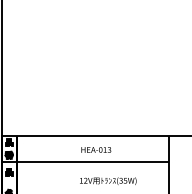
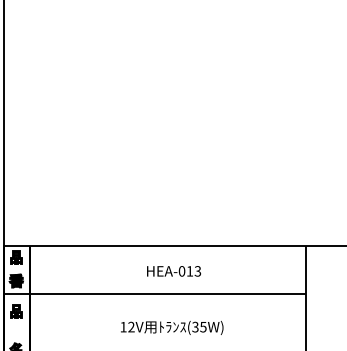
text: (108, 180) -> (172, 326), moved

